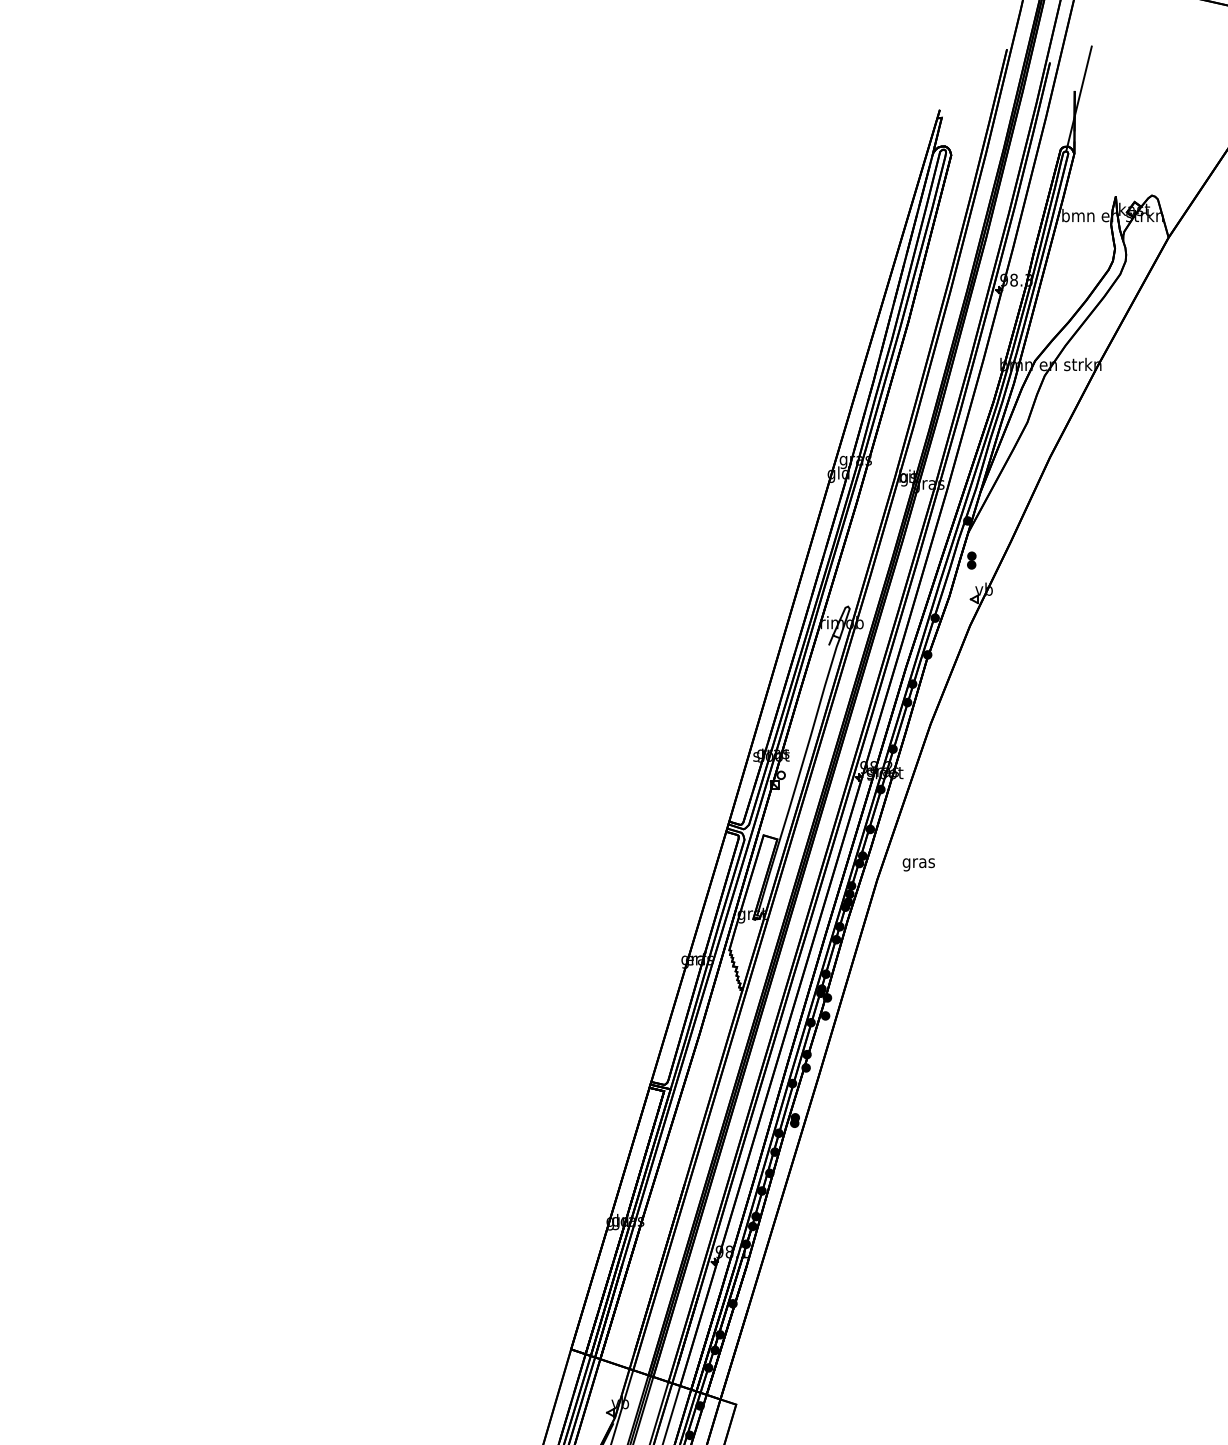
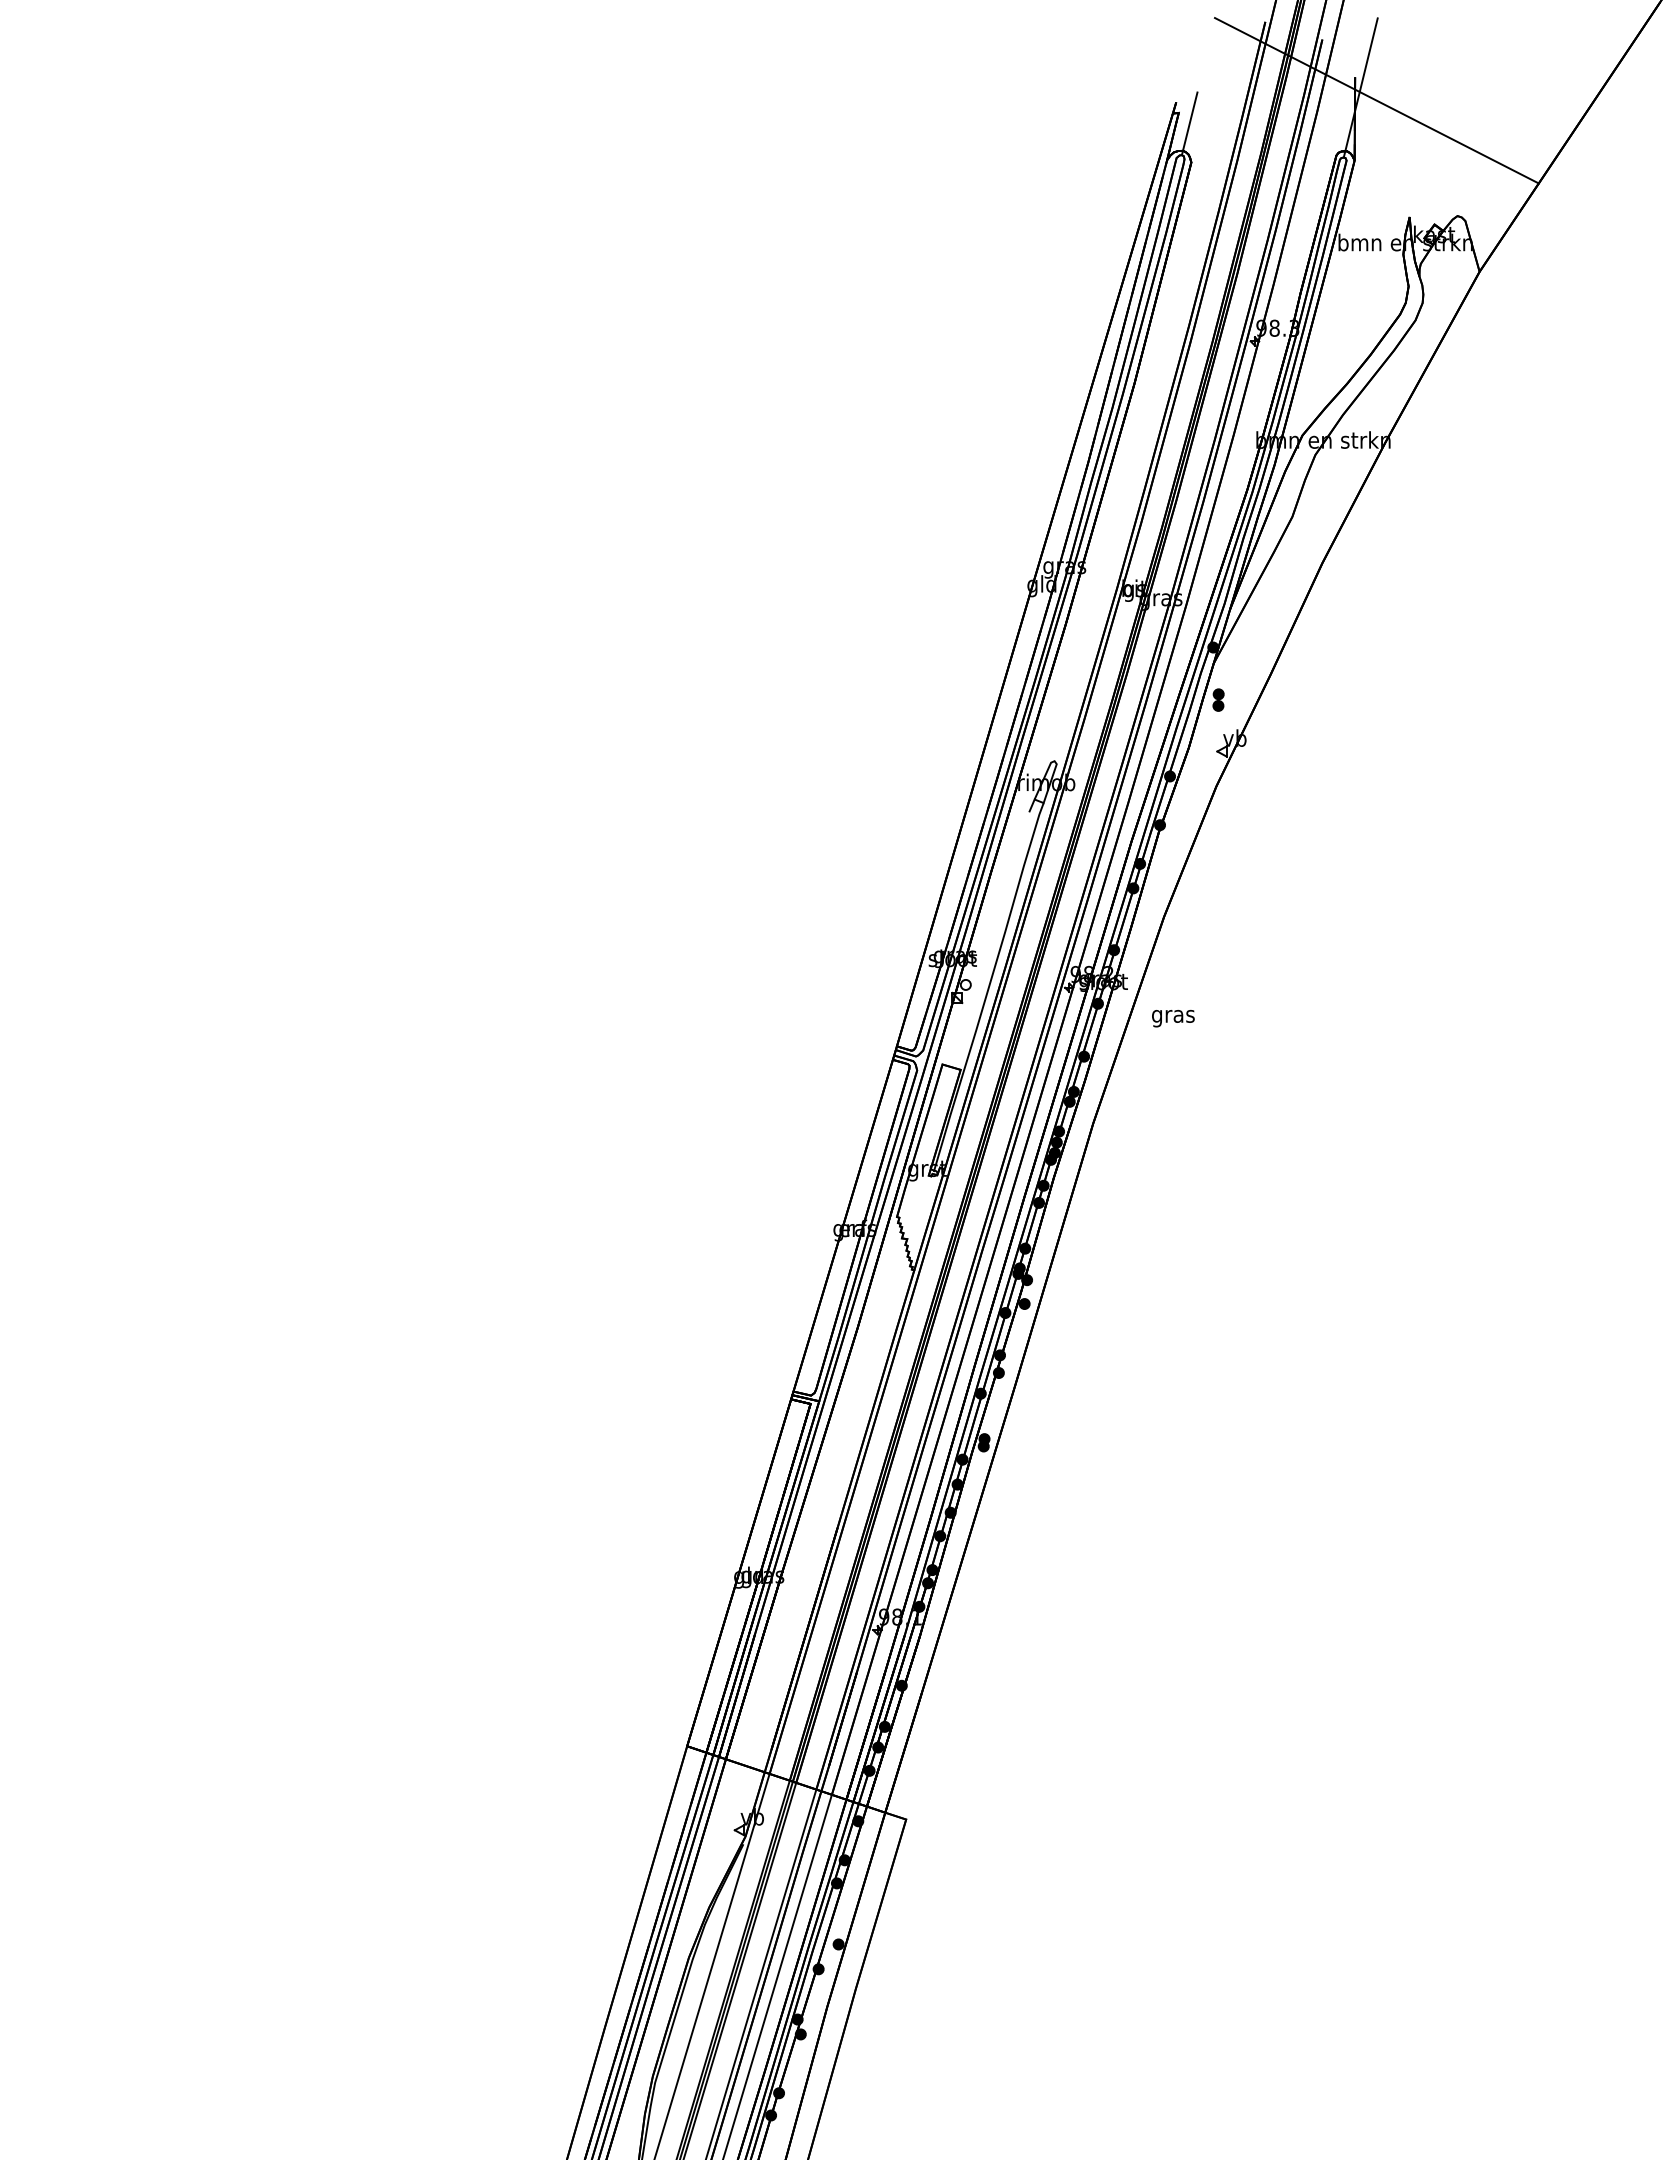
line: (1090, 108) -> (1376, 100), added
line: (949, 125) -> (1189, 123), added
text: (918, 864) -> (1173, 1018), moved

